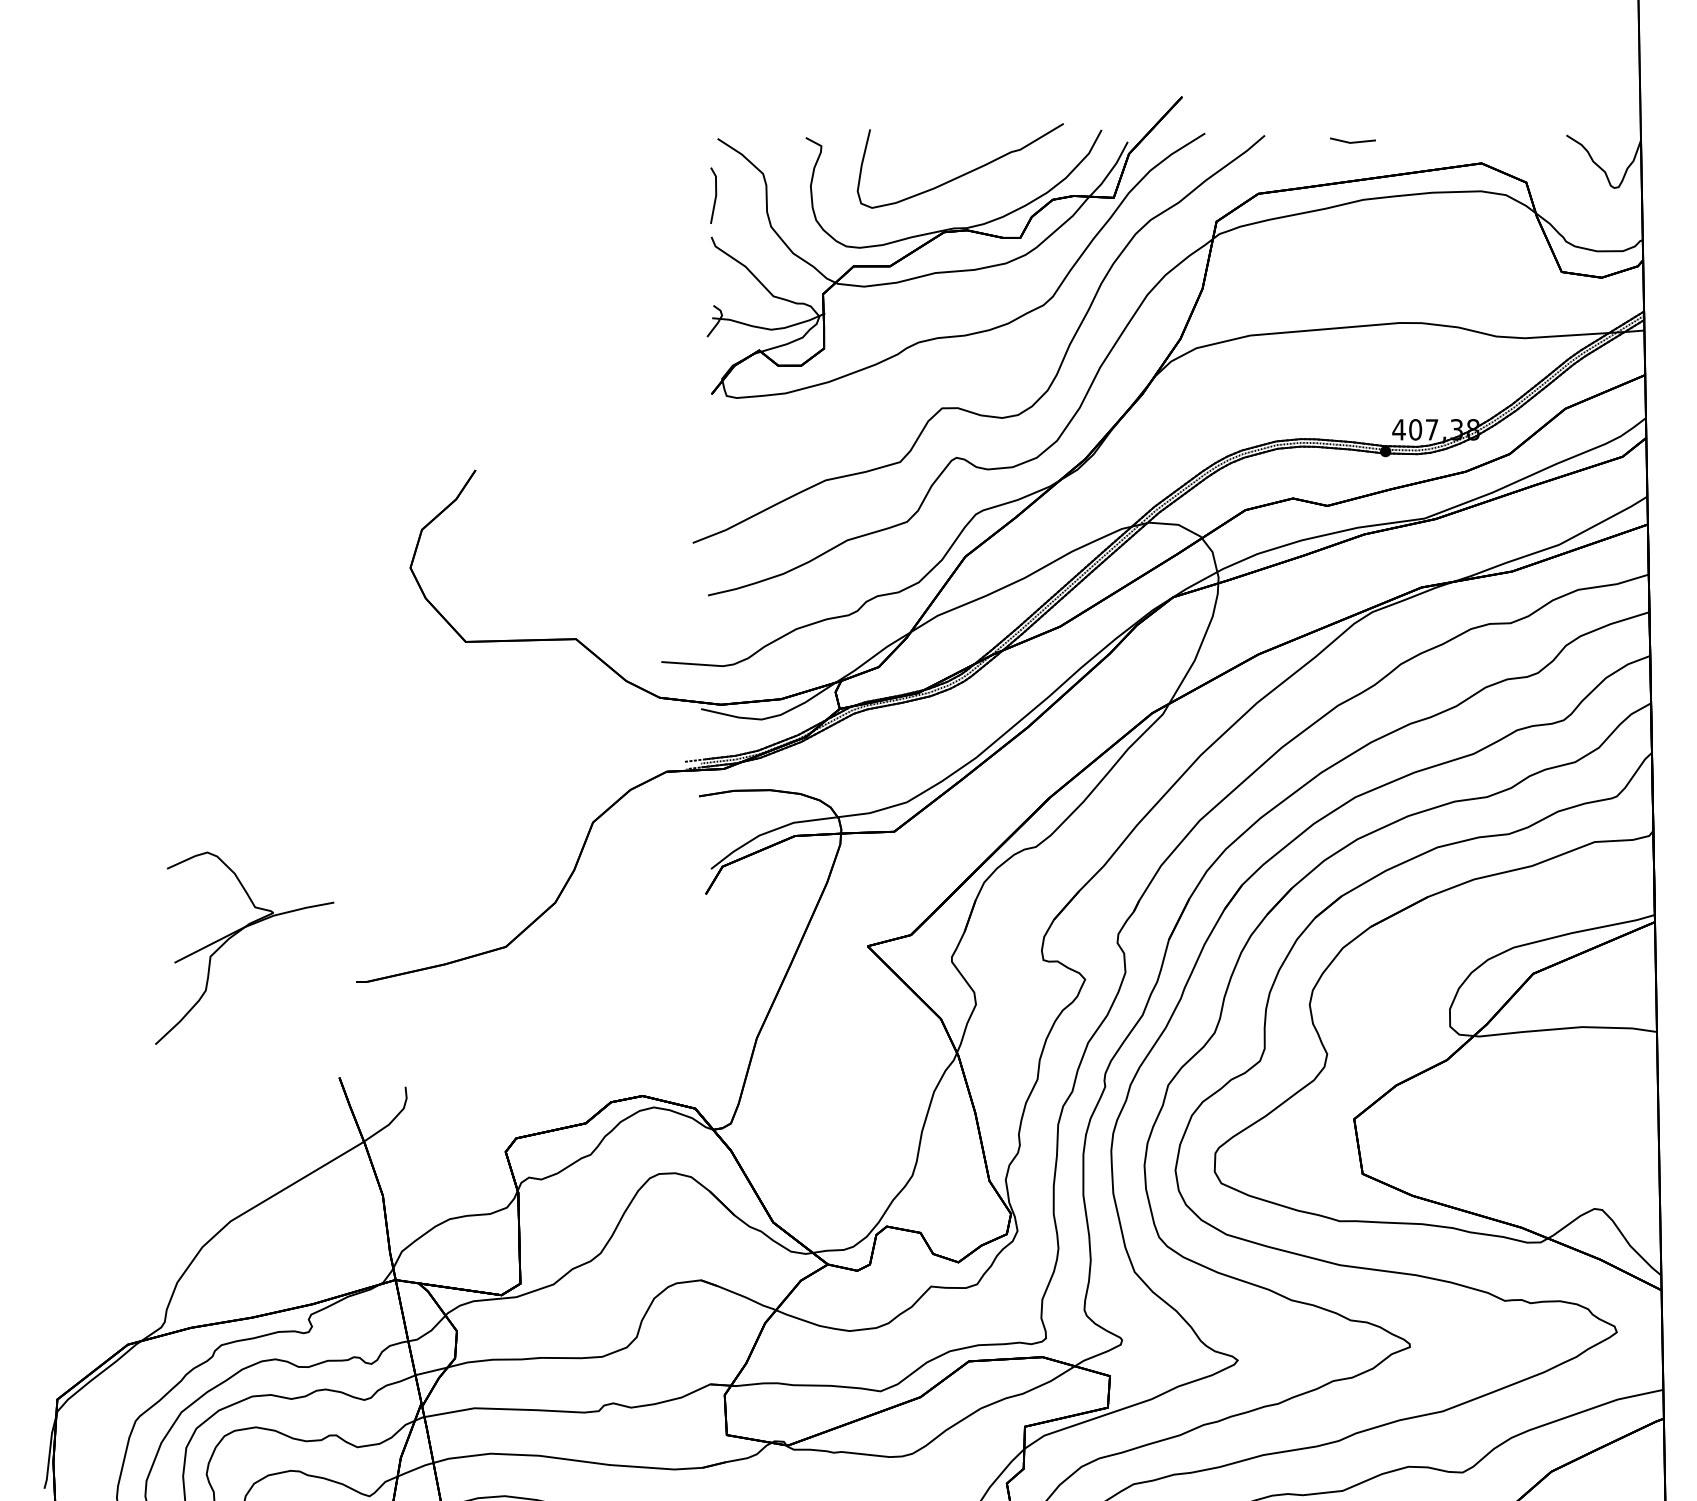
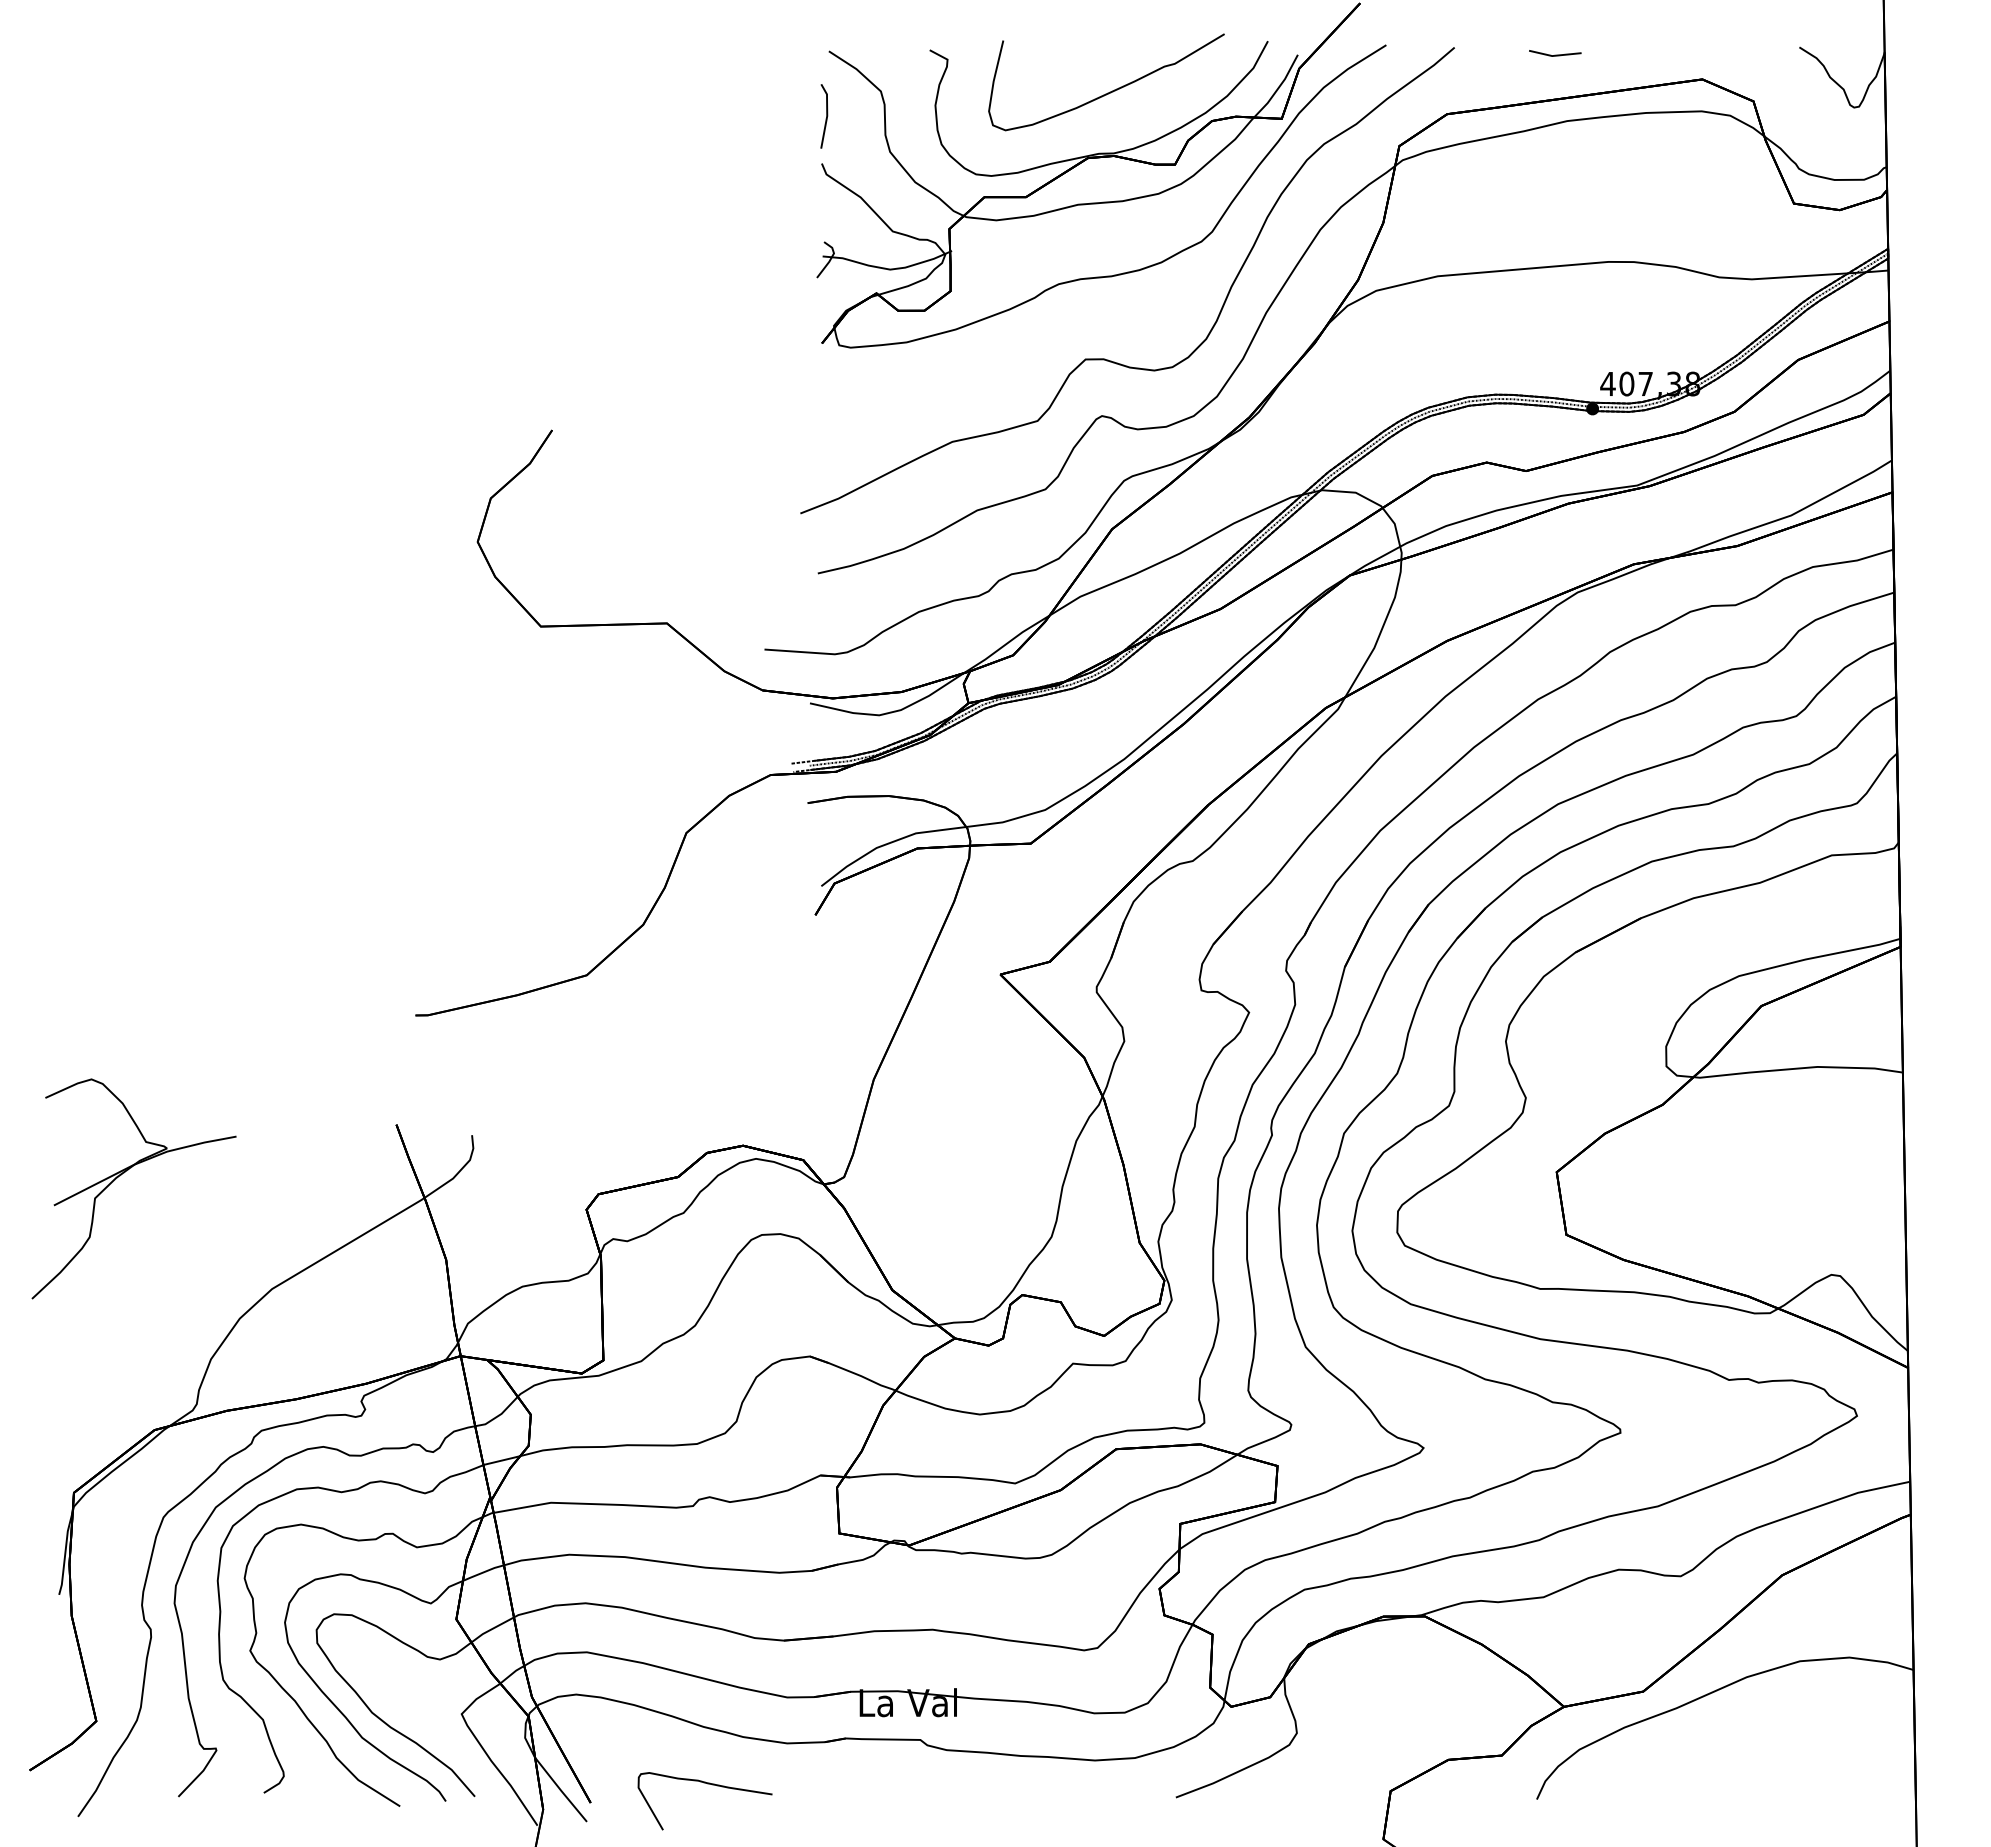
part: (236, 934) -> (124, 1173), moved

